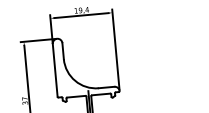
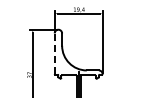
line: (54, 70) -> (54, 53), solid -> dashed

